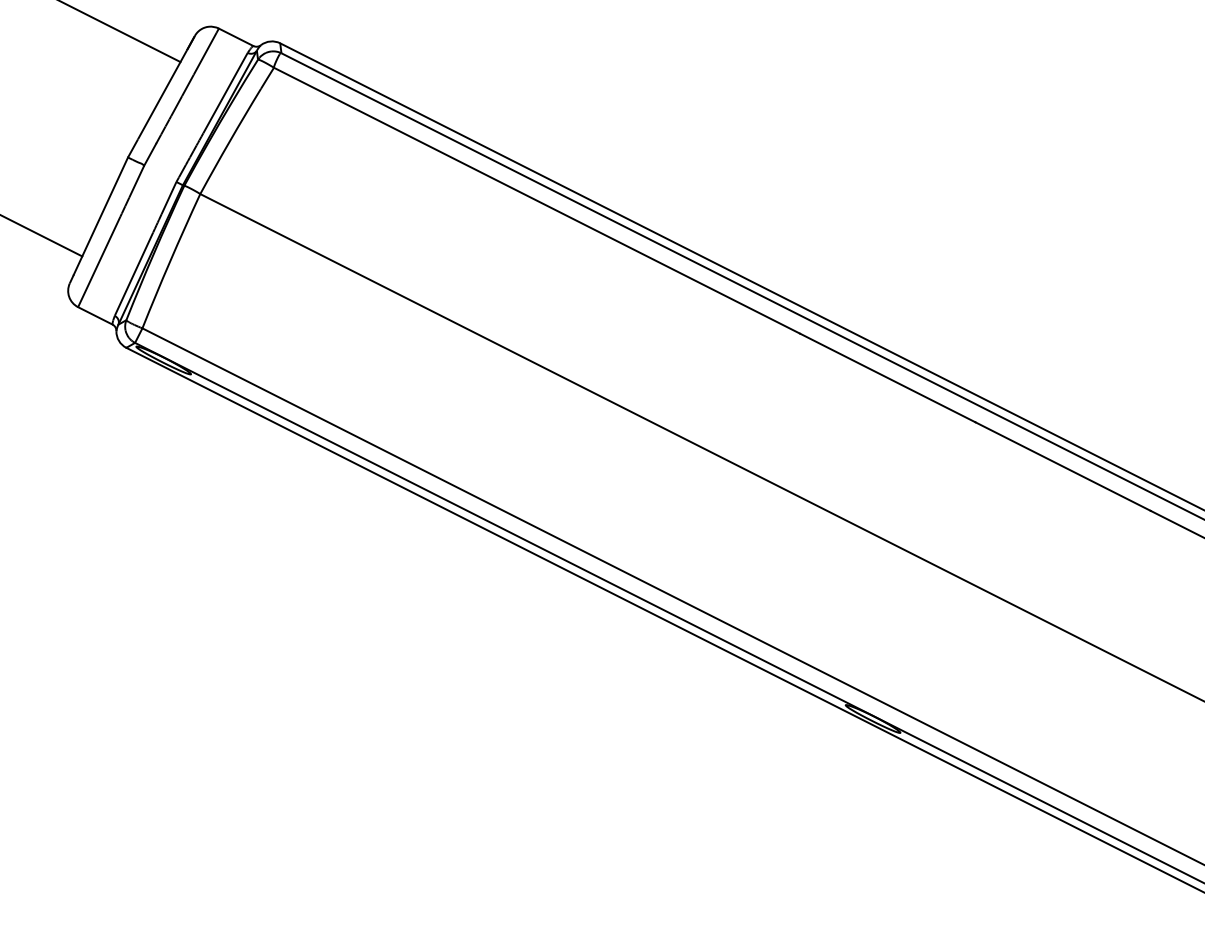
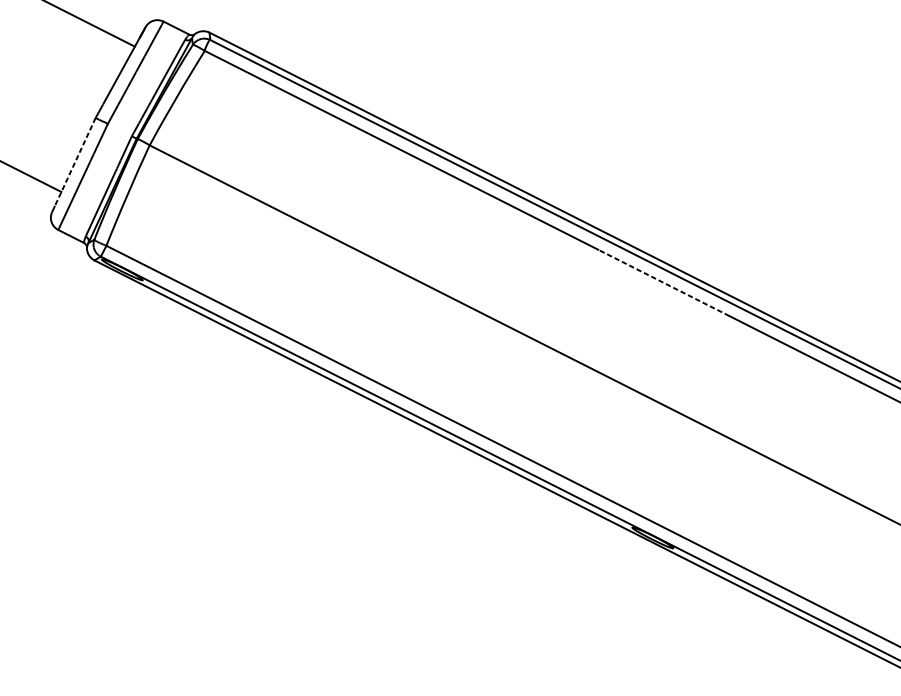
line: (100, 216) -> (75, 162), solid -> dashed
line: (887, 377) -> (663, 282), solid -> dashed

